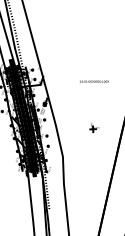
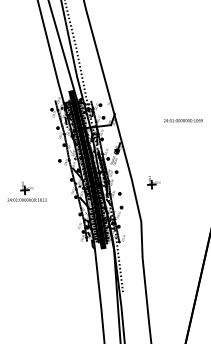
part: (94, 127) -> (153, 182), moved

